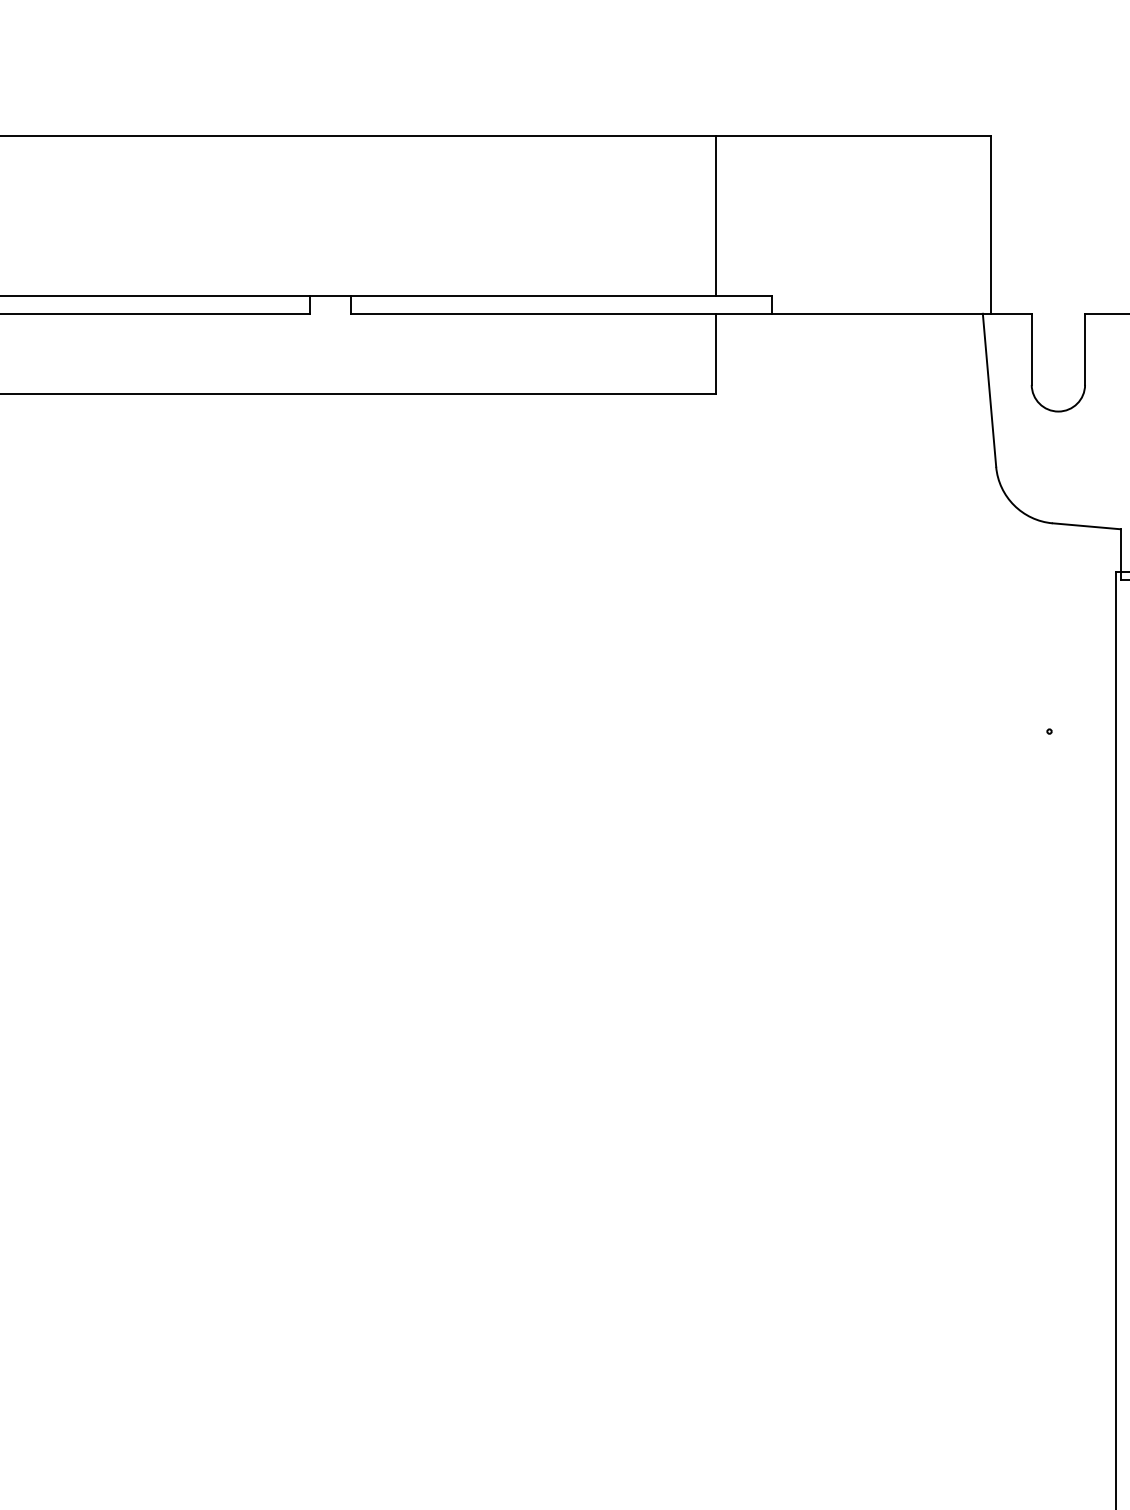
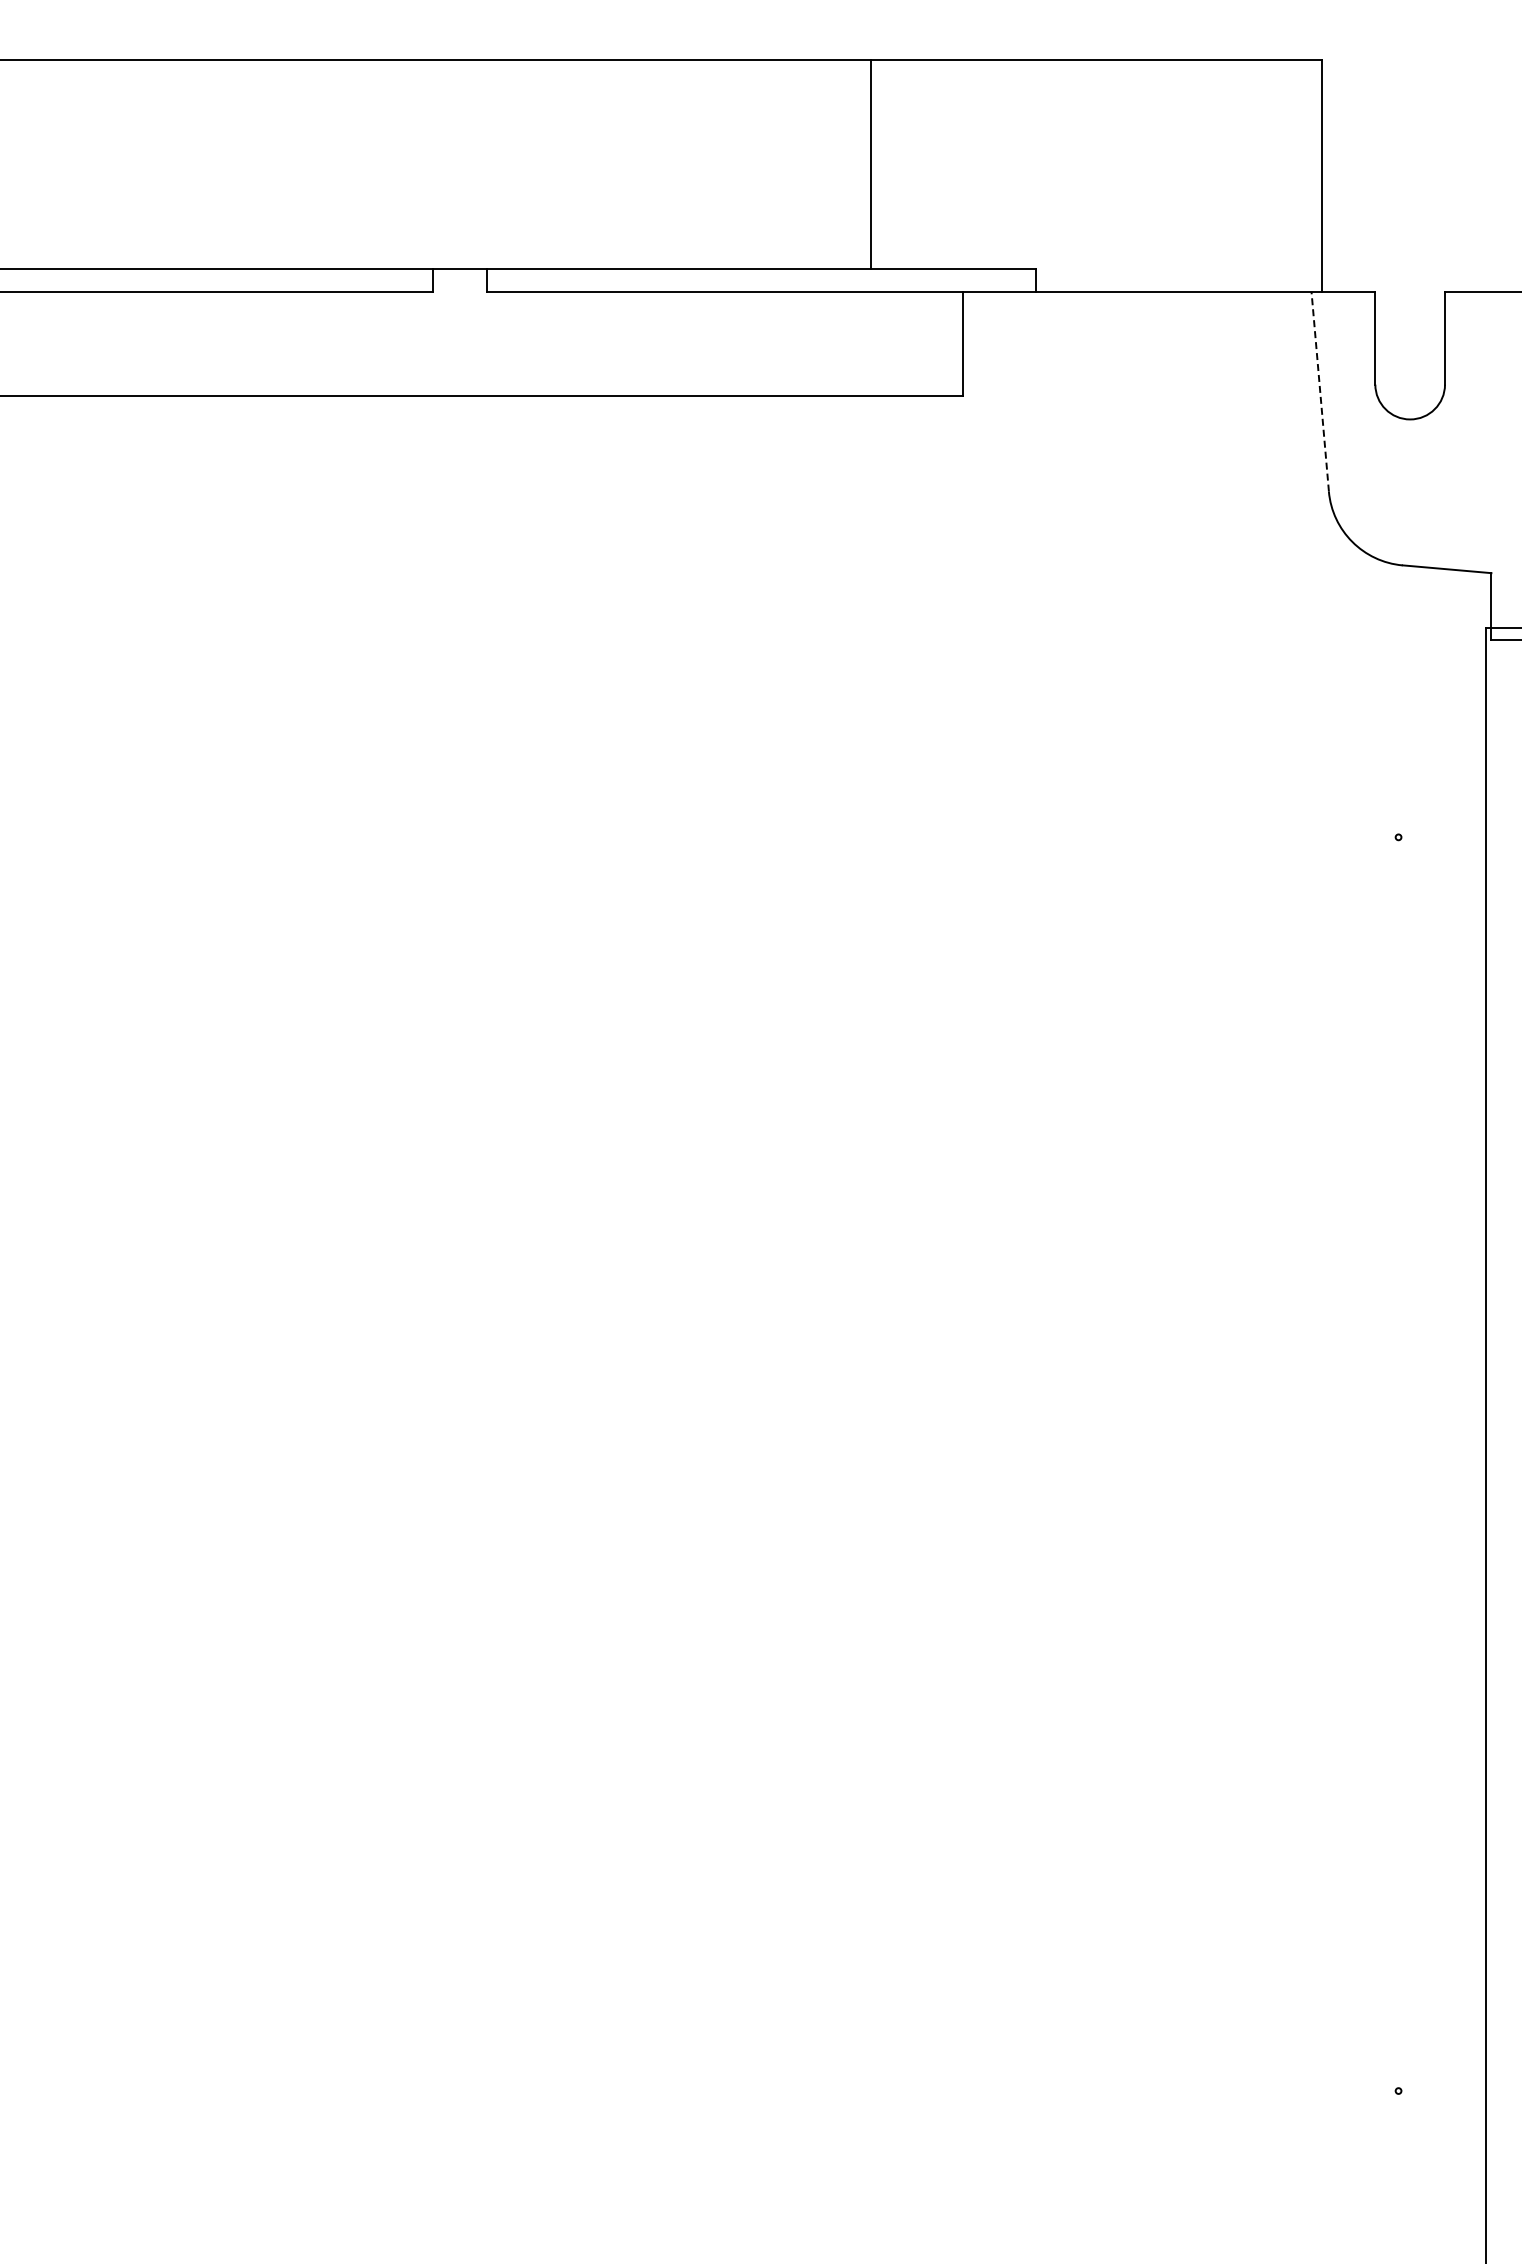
line: (716, 215) -> (871, 163), moved
line: (989, 390) -> (1320, 391), solid -> dashed

